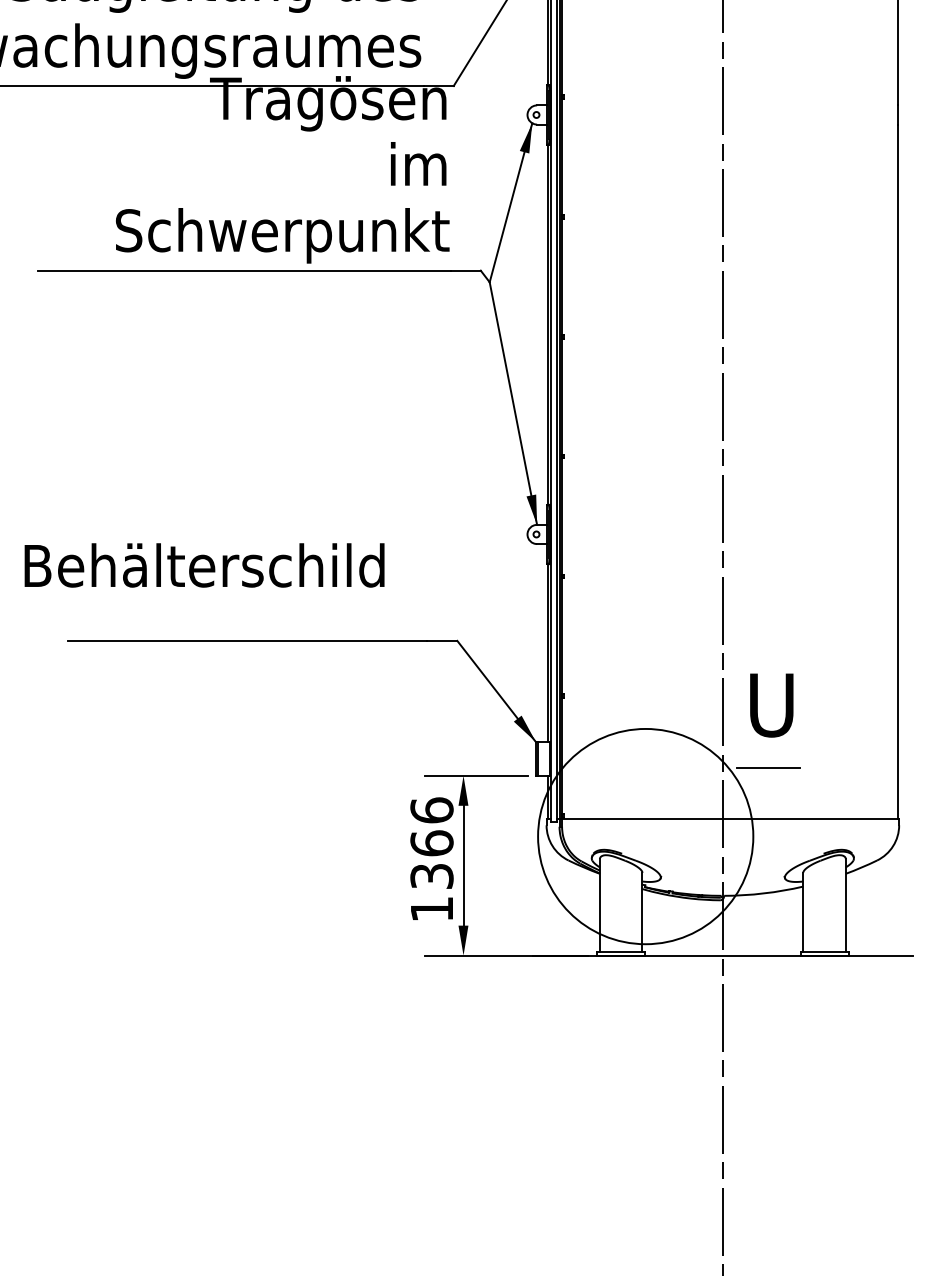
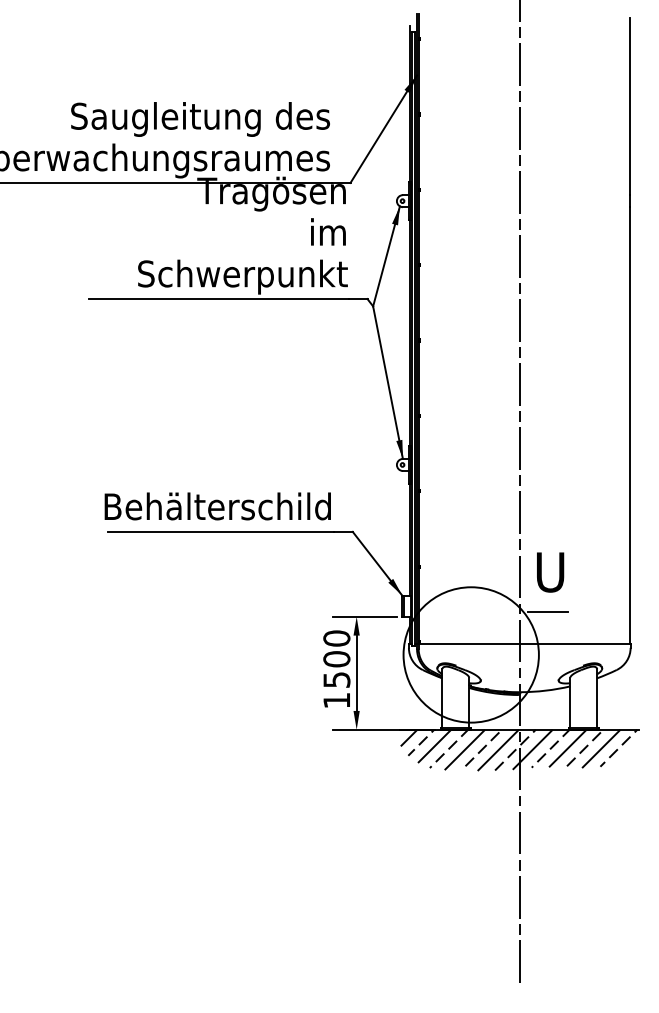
text: (204, 565) -> (217, 506), moved
text: (431, 842) -> (336, 658), 1366 -> 1500
hatch: (720, 986) -> (518, 749), added

